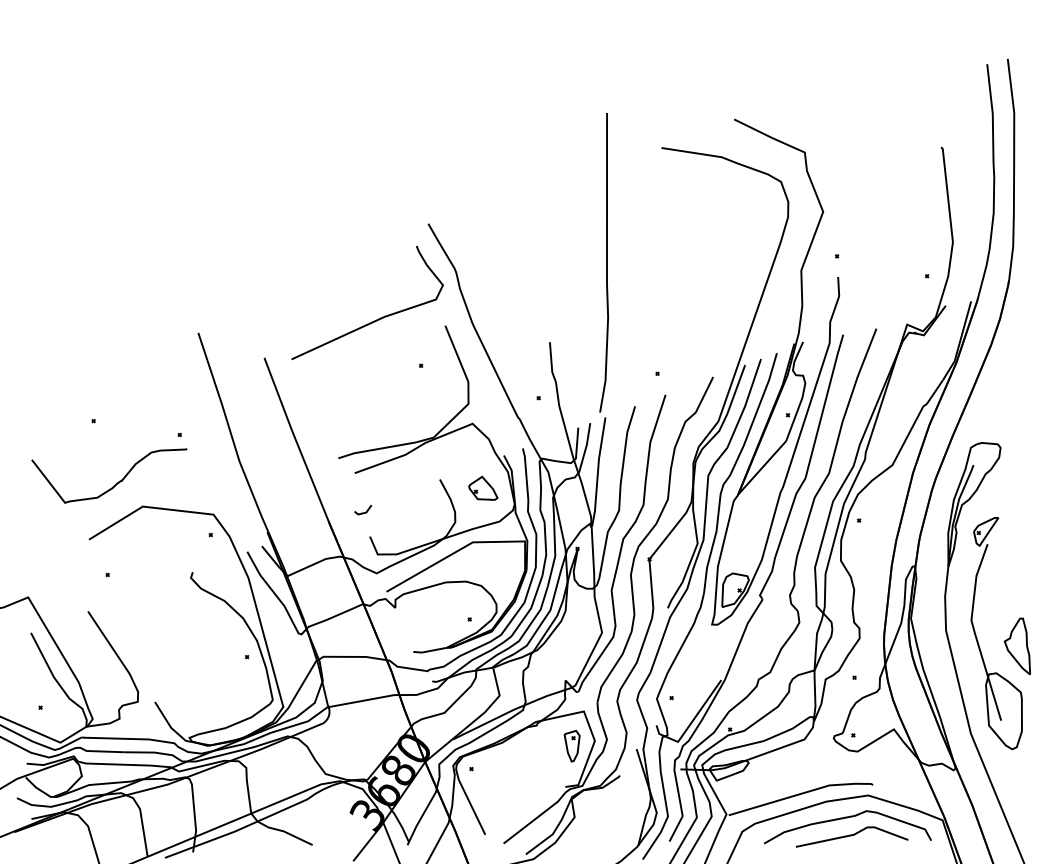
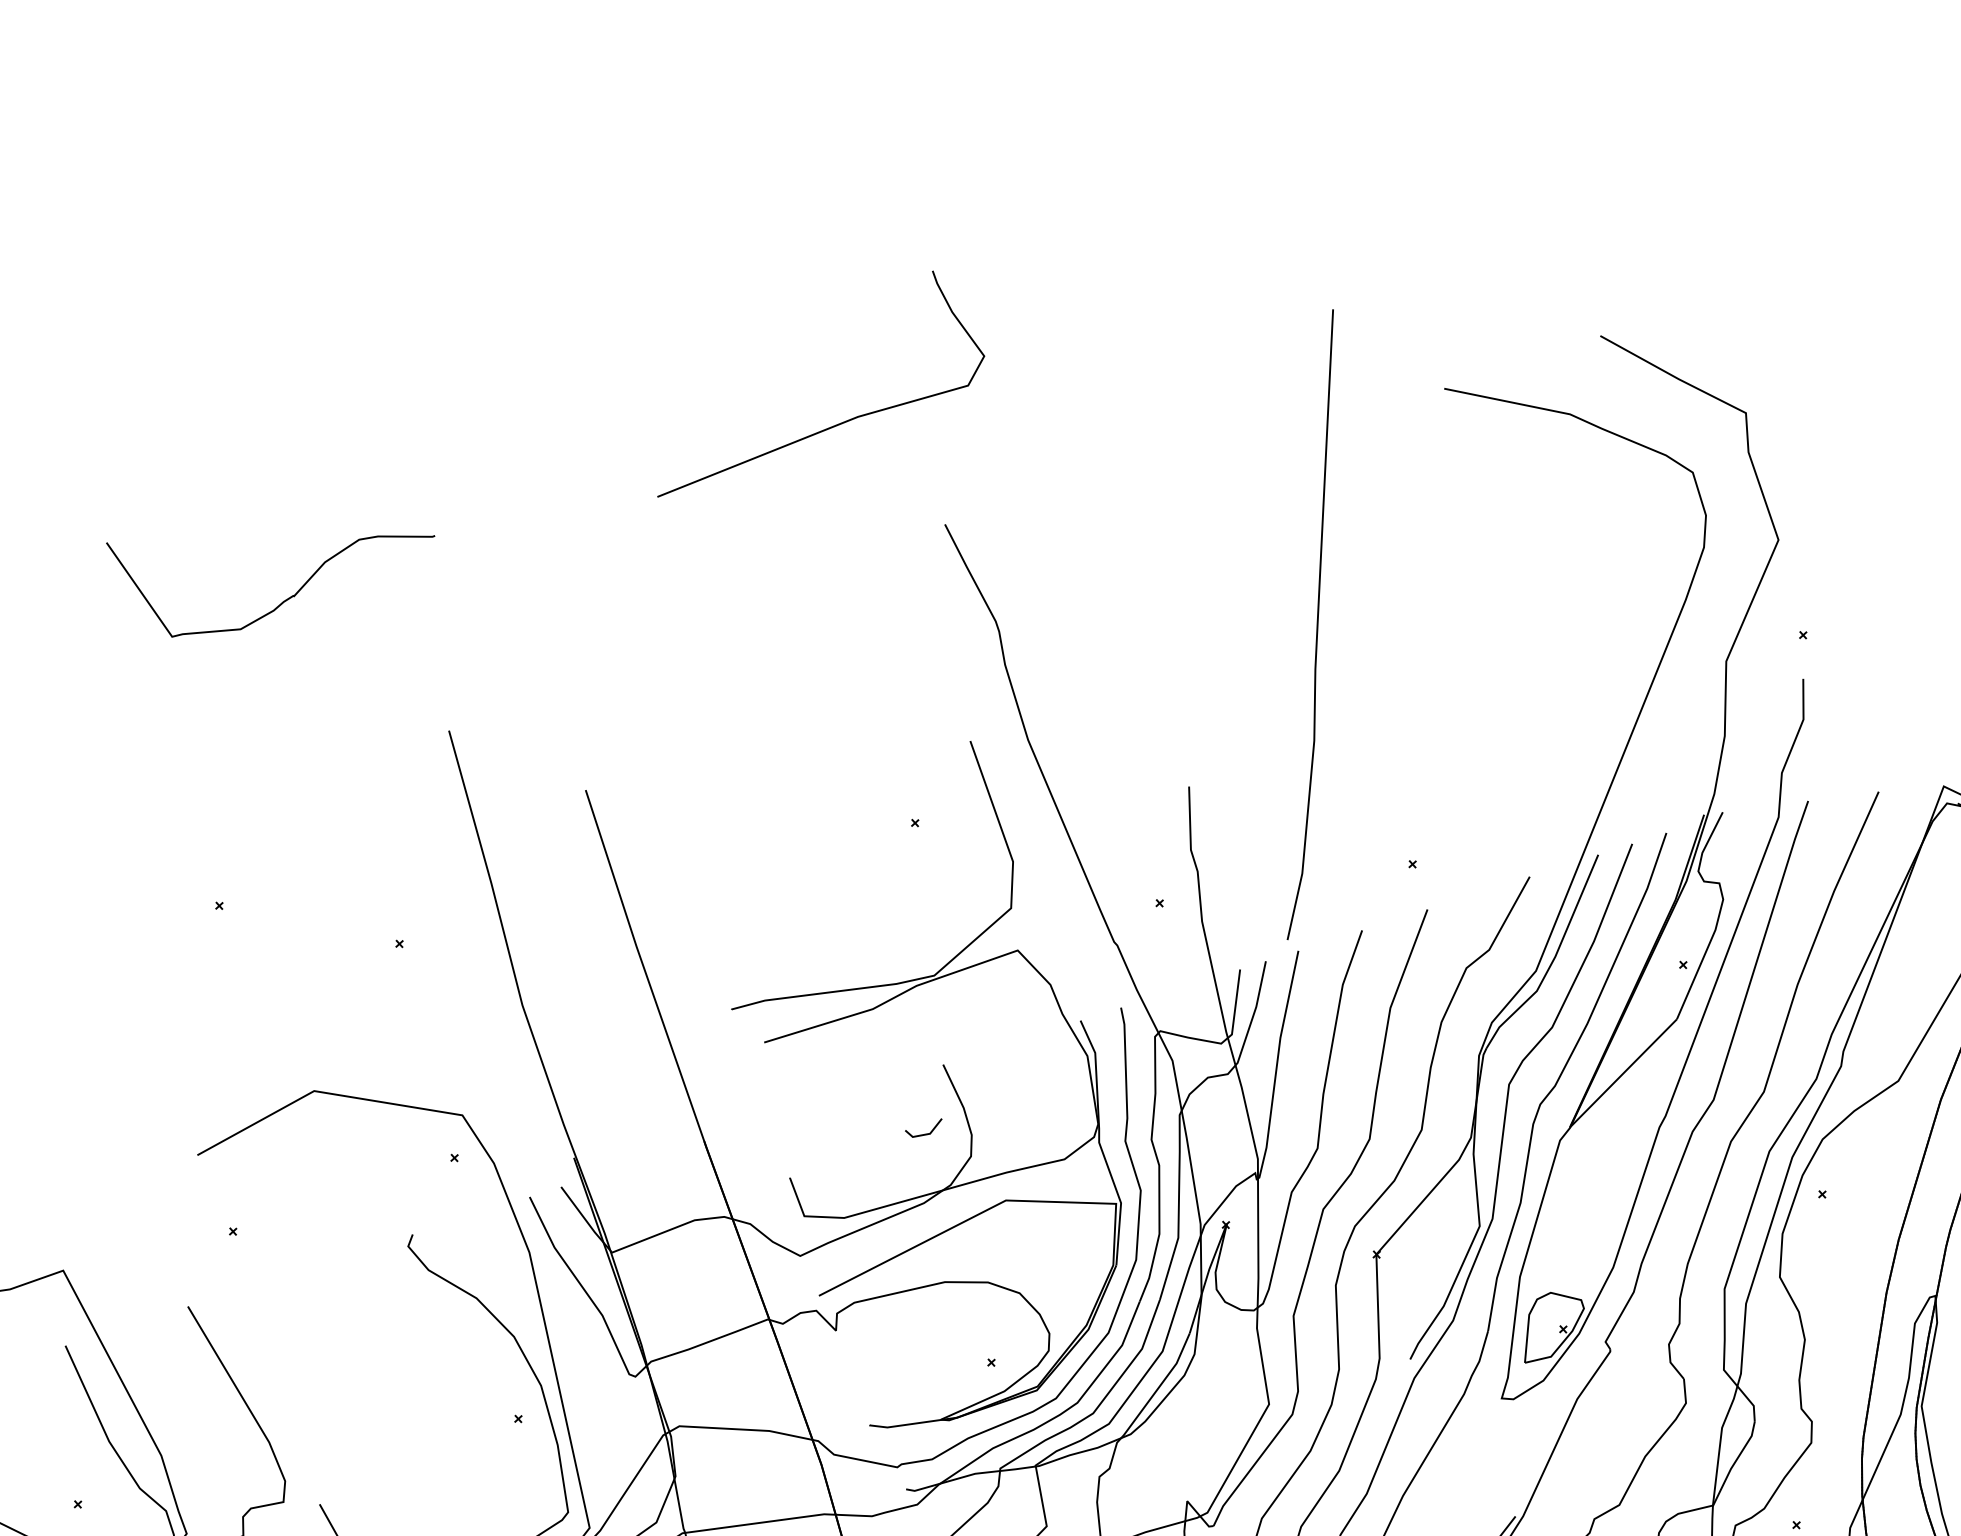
curve: (376, 319) -> (840, 421), moved
curve: (115, 483) -> (280, 601), moved
part: (483, 487) -> (1034, 1085), removed
line: (363, 512) -> (924, 1133), moved

